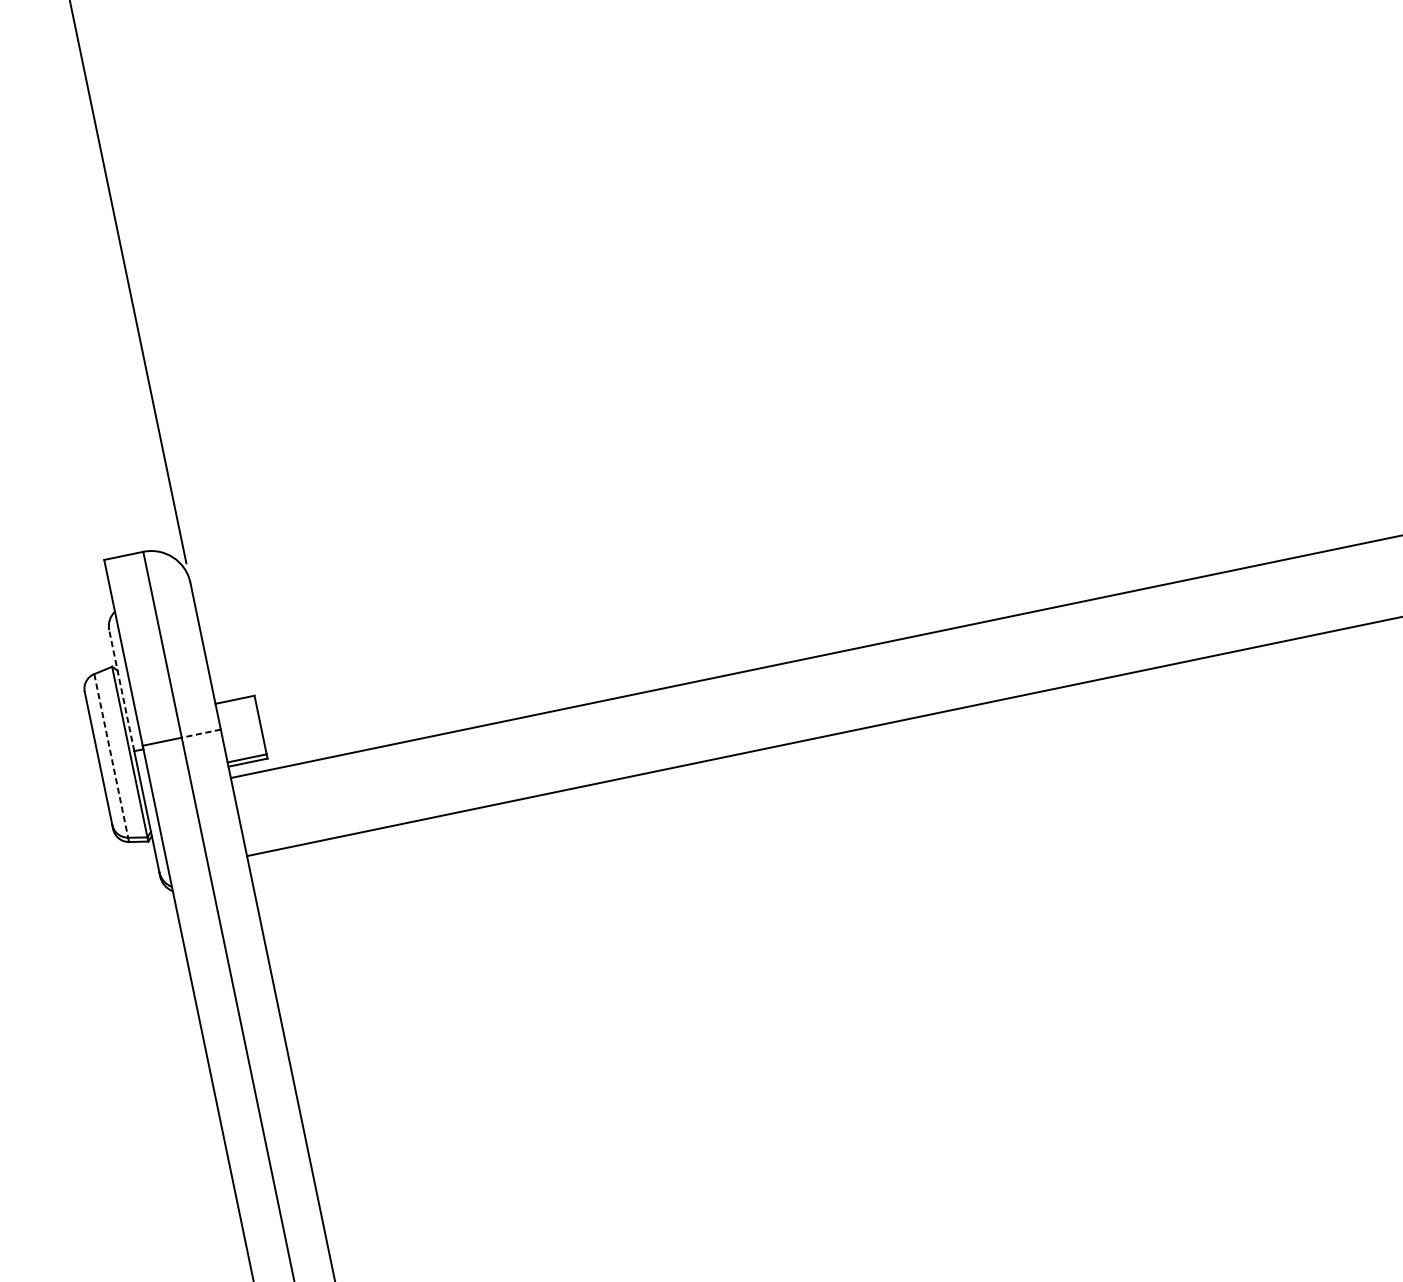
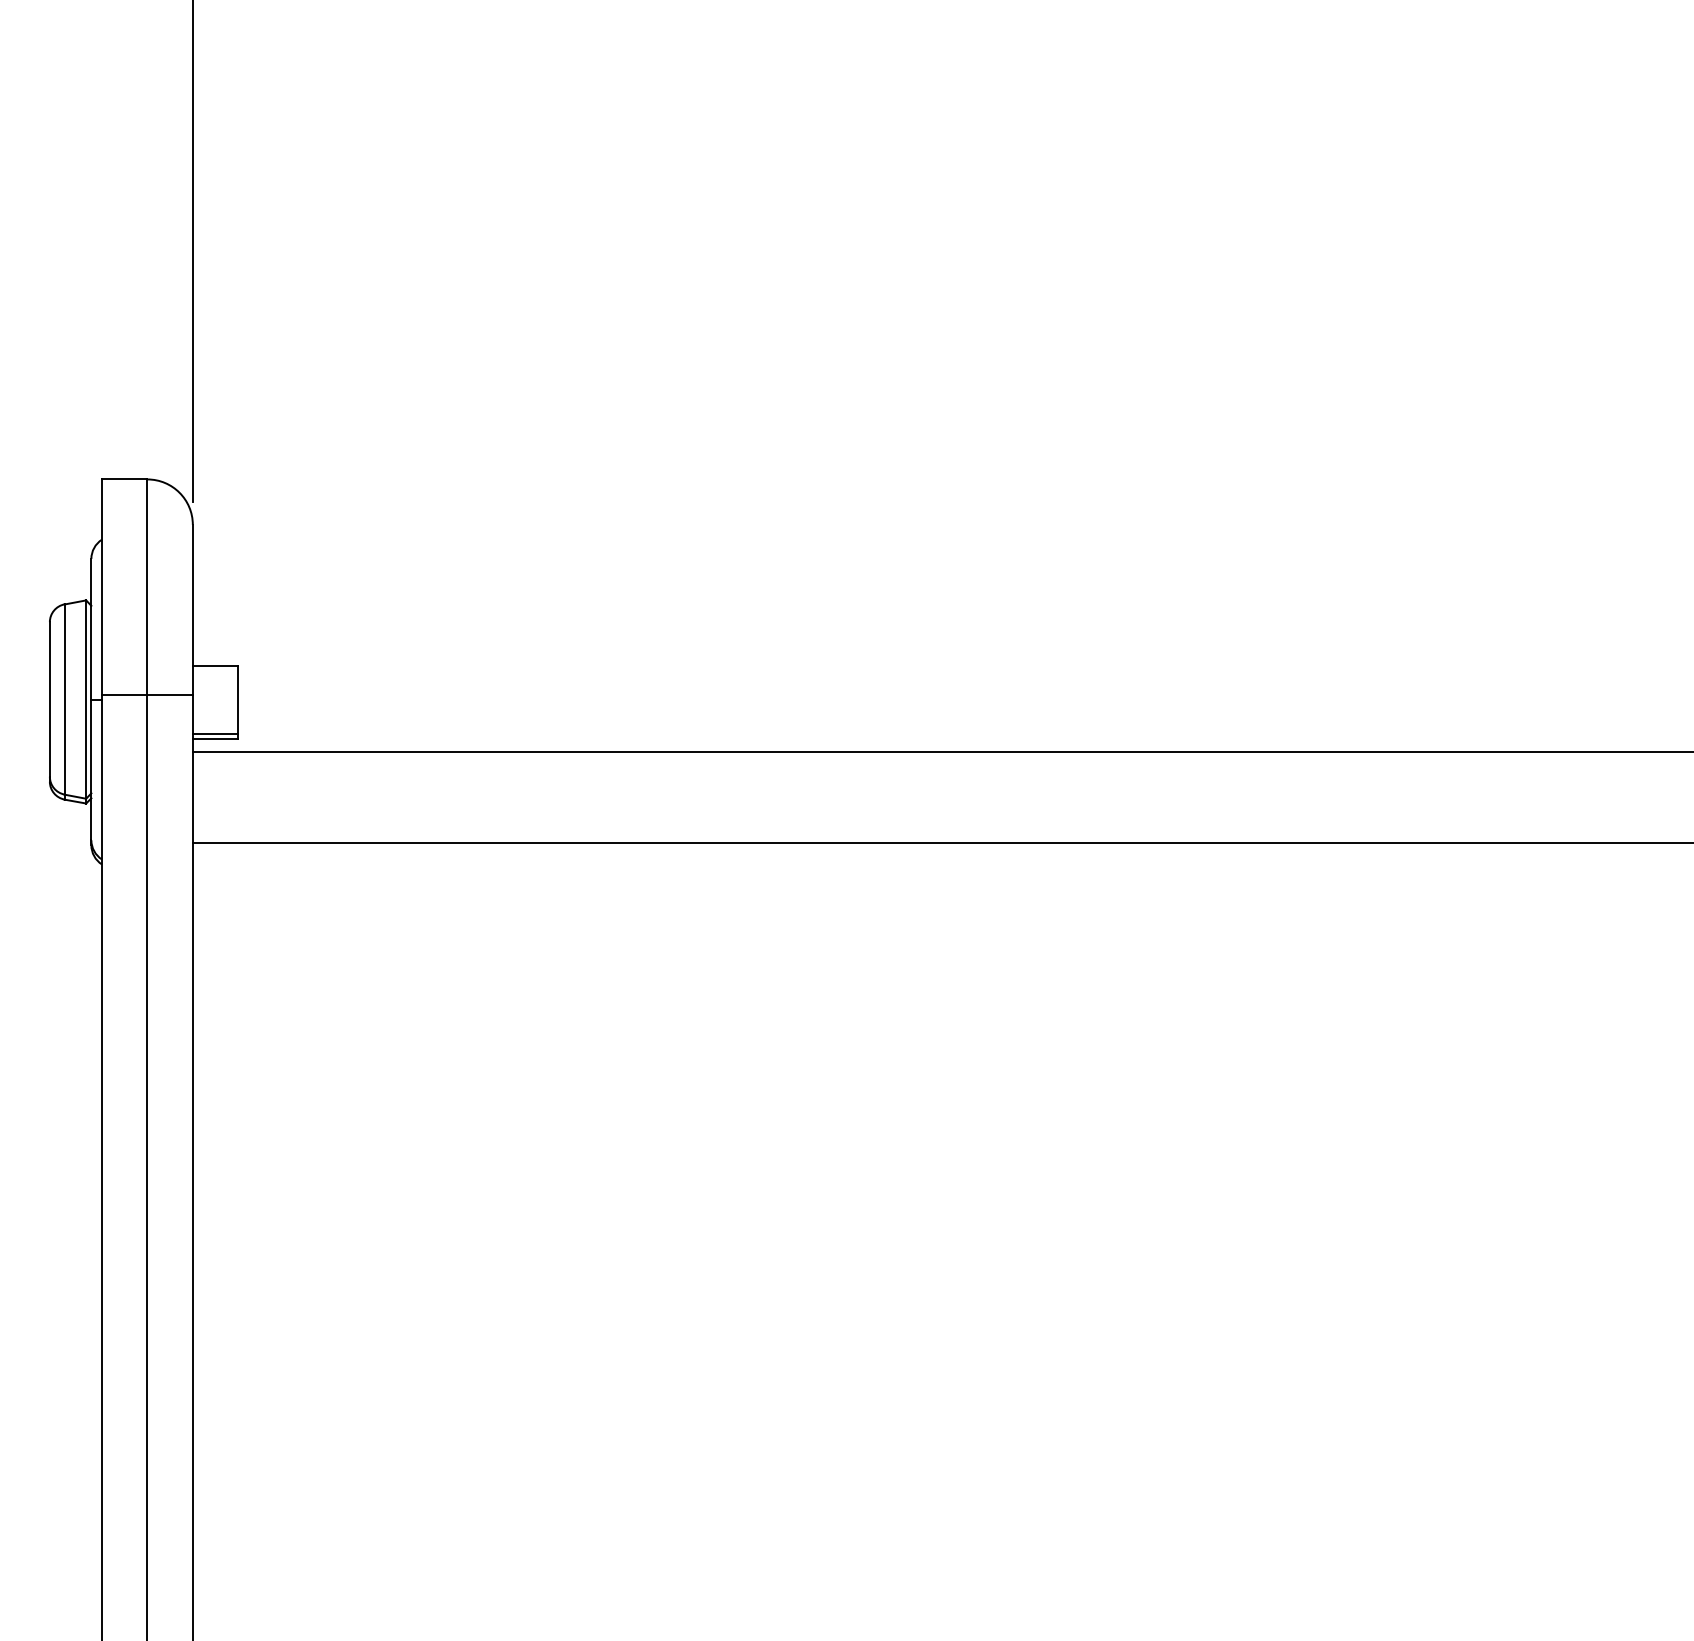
line: (121, 690) -> (91, 628), dashed -> solid
line: (201, 733) -> (170, 695), dashed -> solid
line: (111, 756) -> (64, 700), dashed -> solid

